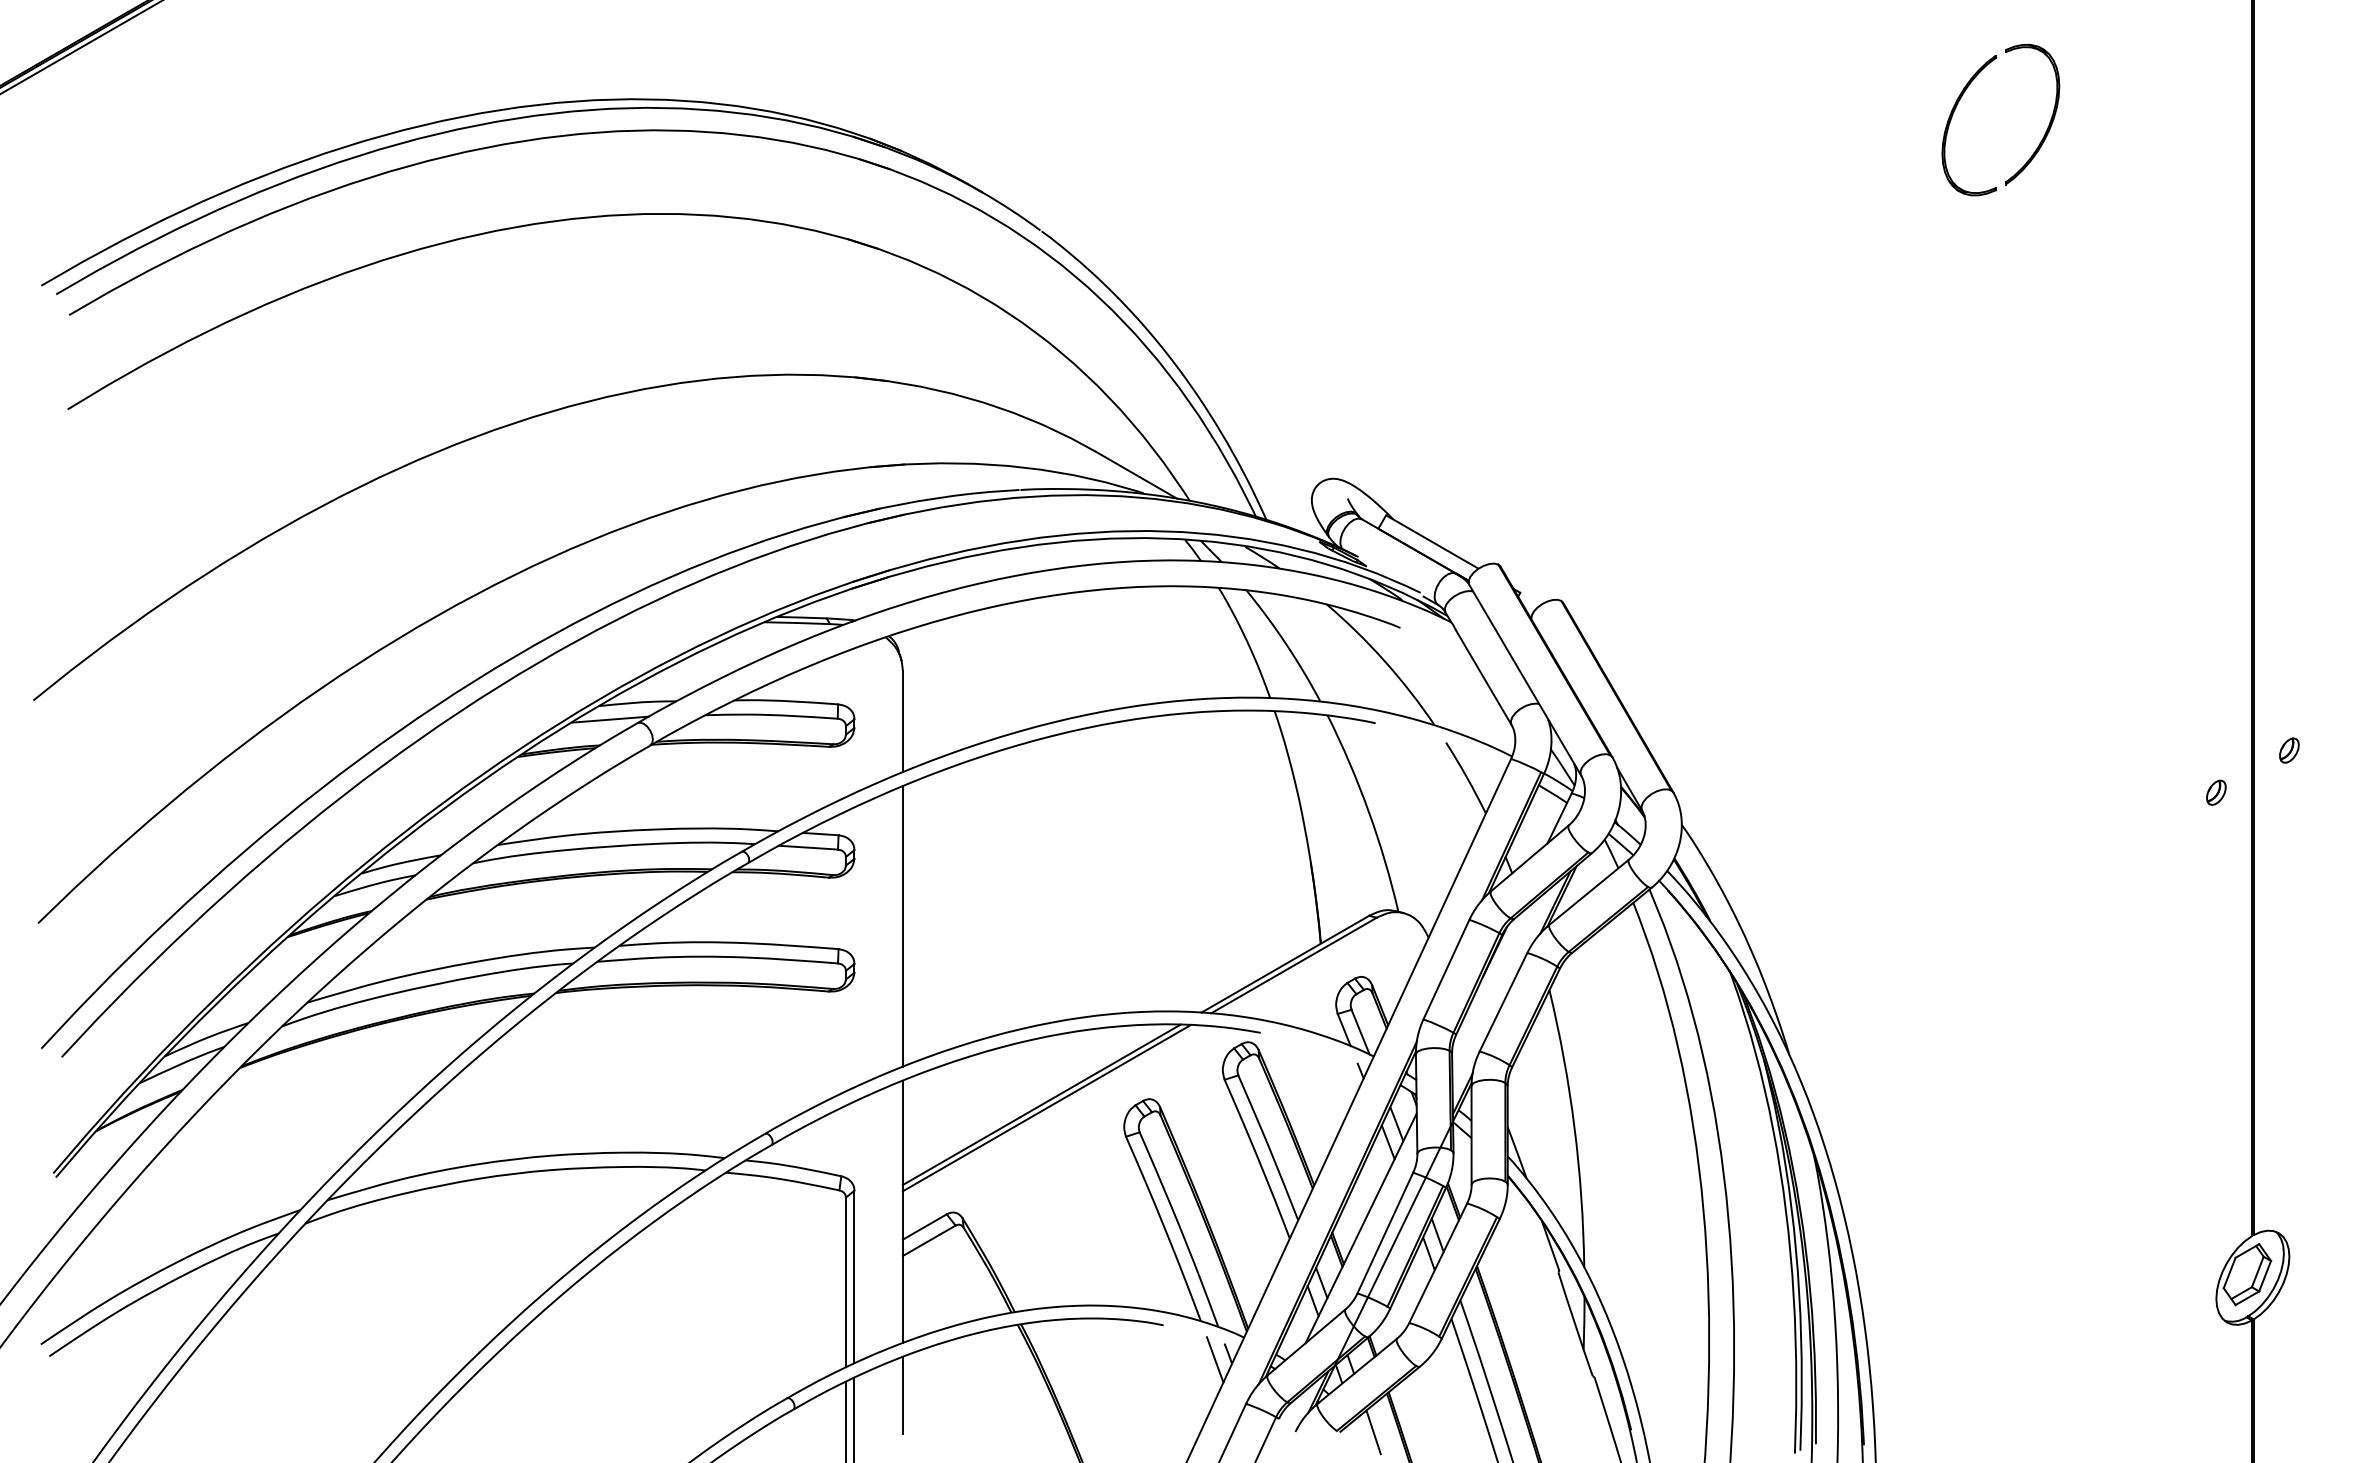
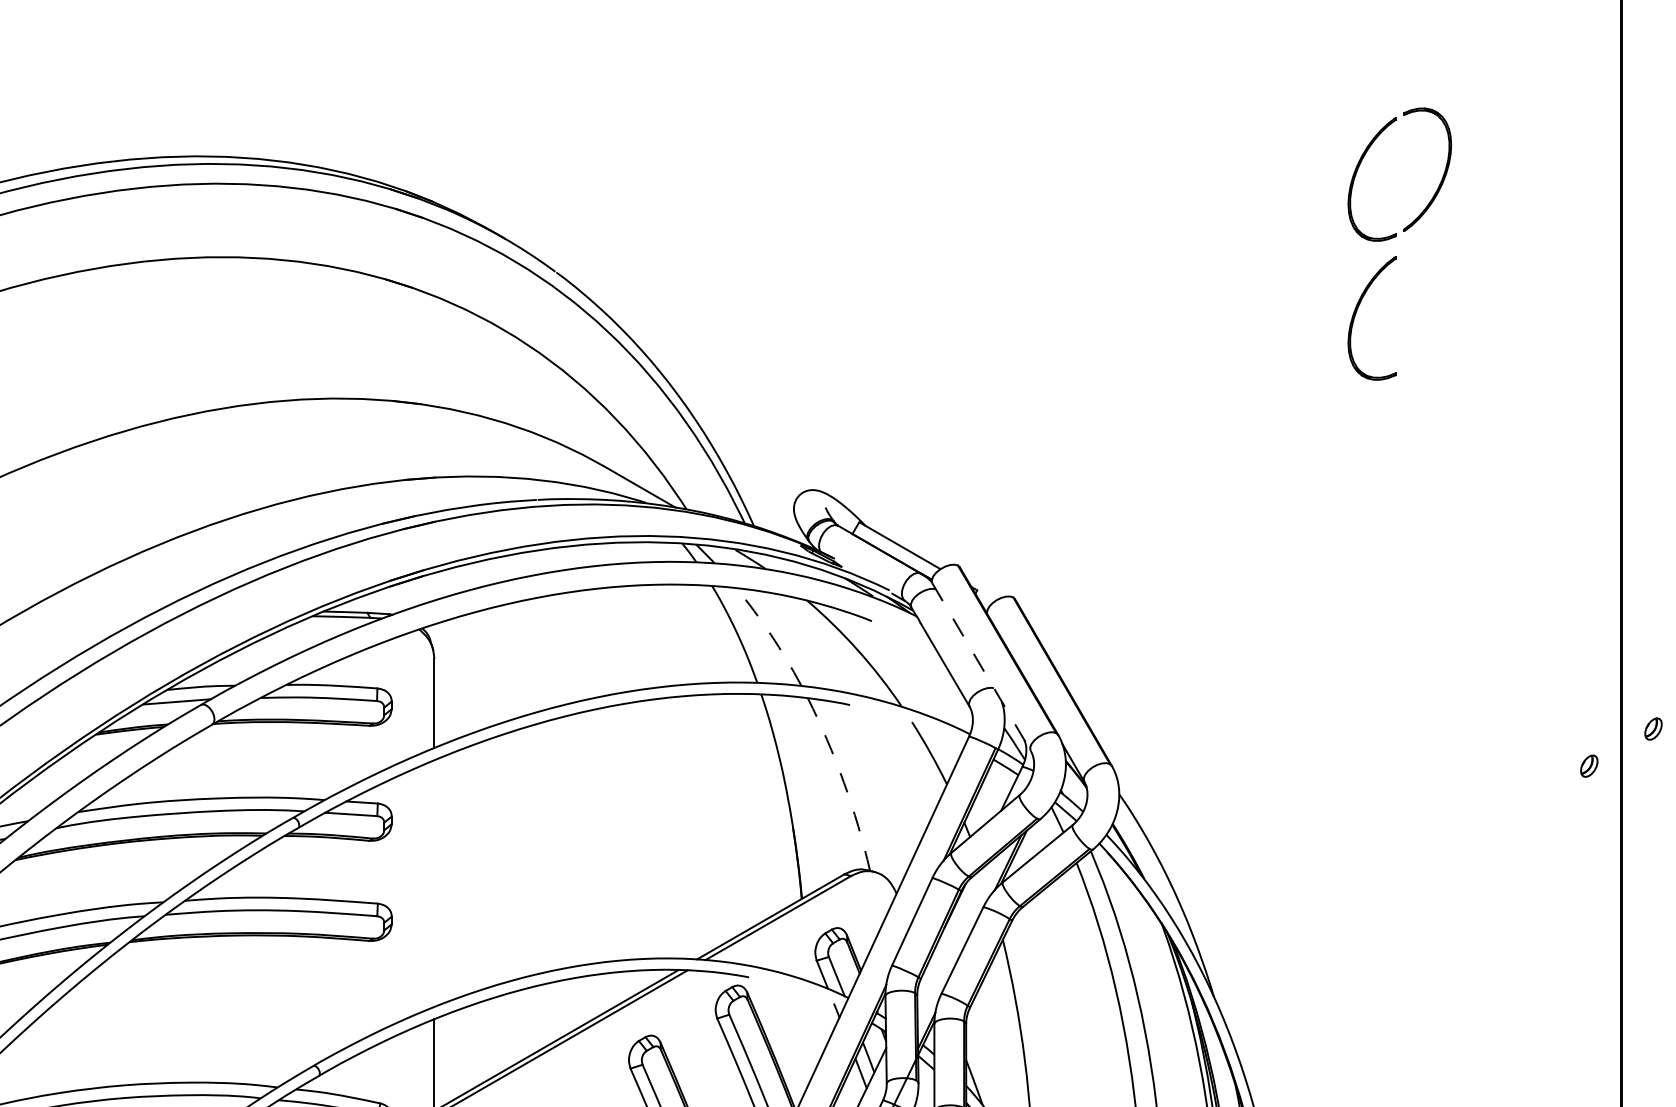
part: (1951, 278) -> (1356, 313), added
arc: (1285, 643) -> (770, 634), solid -> dashed
line: (1525, 680) -> (981, 667), solid -> dashed
arc: (1368, 811) -> (843, 782), solid -> dashed
line: (902, 926) -> (434, 883), removed

